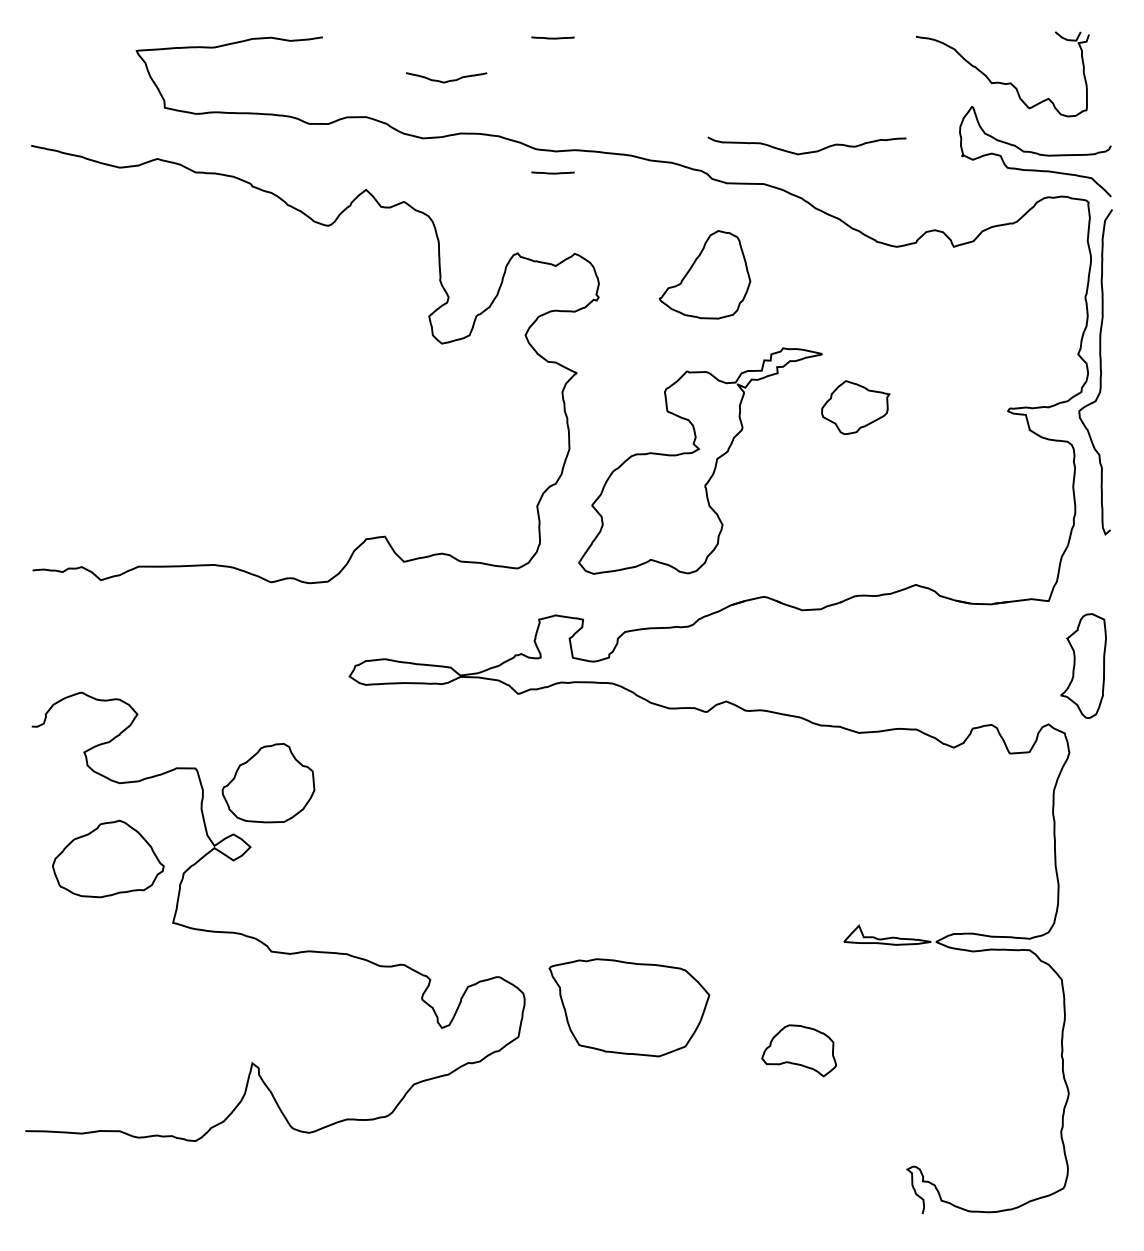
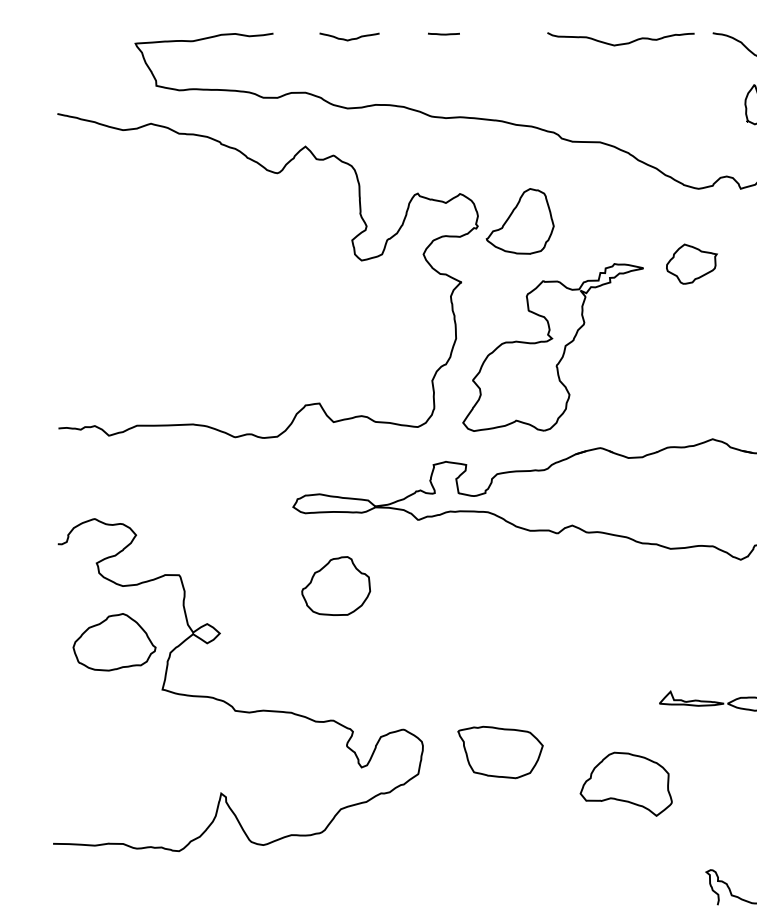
curve: (447, 80) -> (350, 38), moved
curve: (808, 151) -> (622, 43), moved
line: (552, 172) -> (443, 133), removed
part: (704, 274) -> (519, 221), moved
part: (855, 407) -> (691, 264), moved
part: (268, 783) -> (336, 586), moved
part: (629, 1007) -> (500, 752), size x0.71
part: (798, 1050) -> (625, 784), size x1.67

